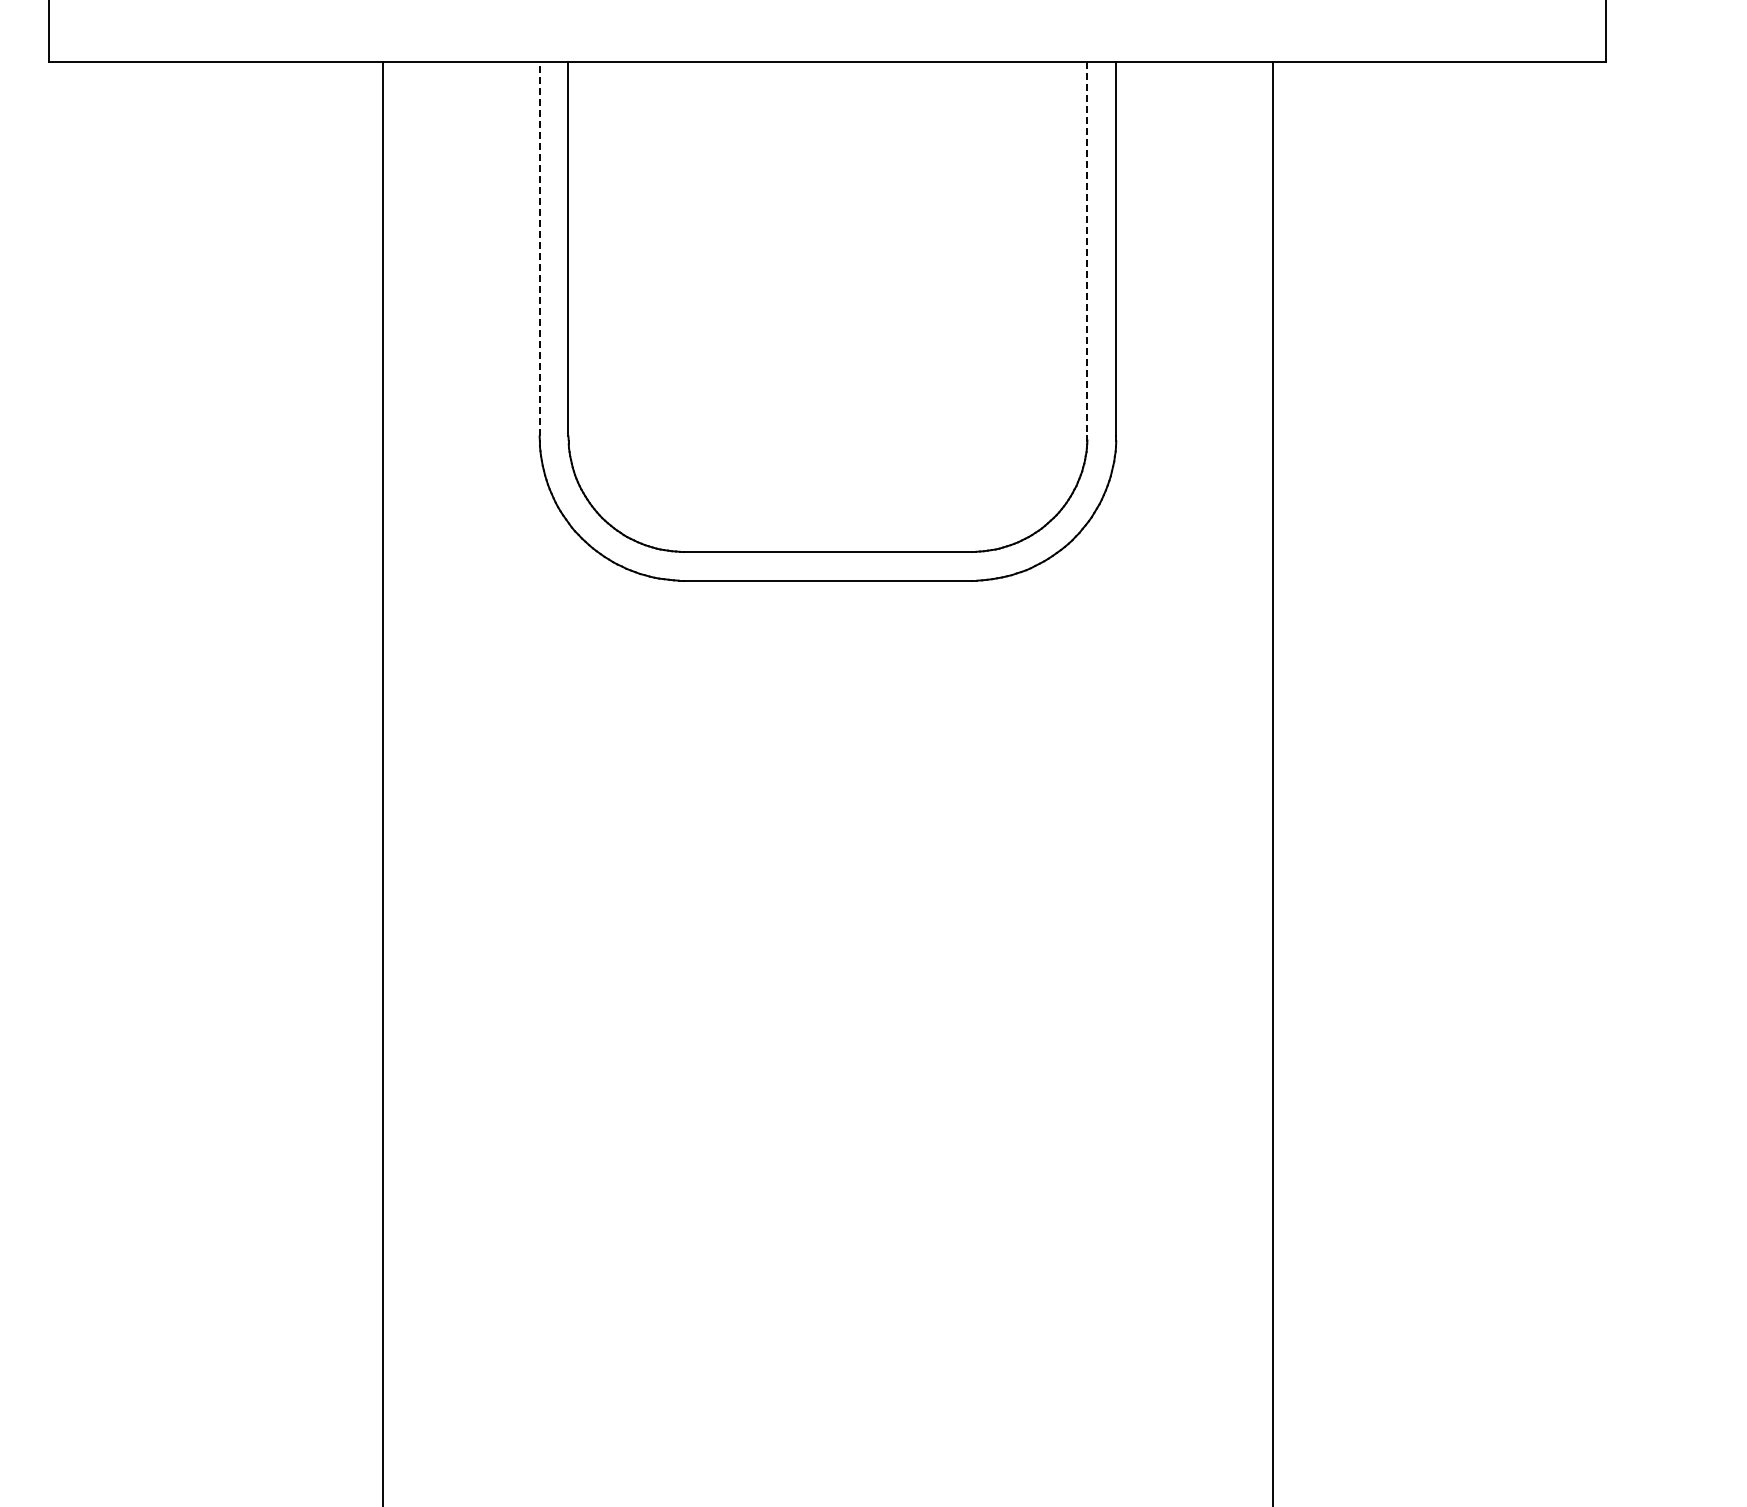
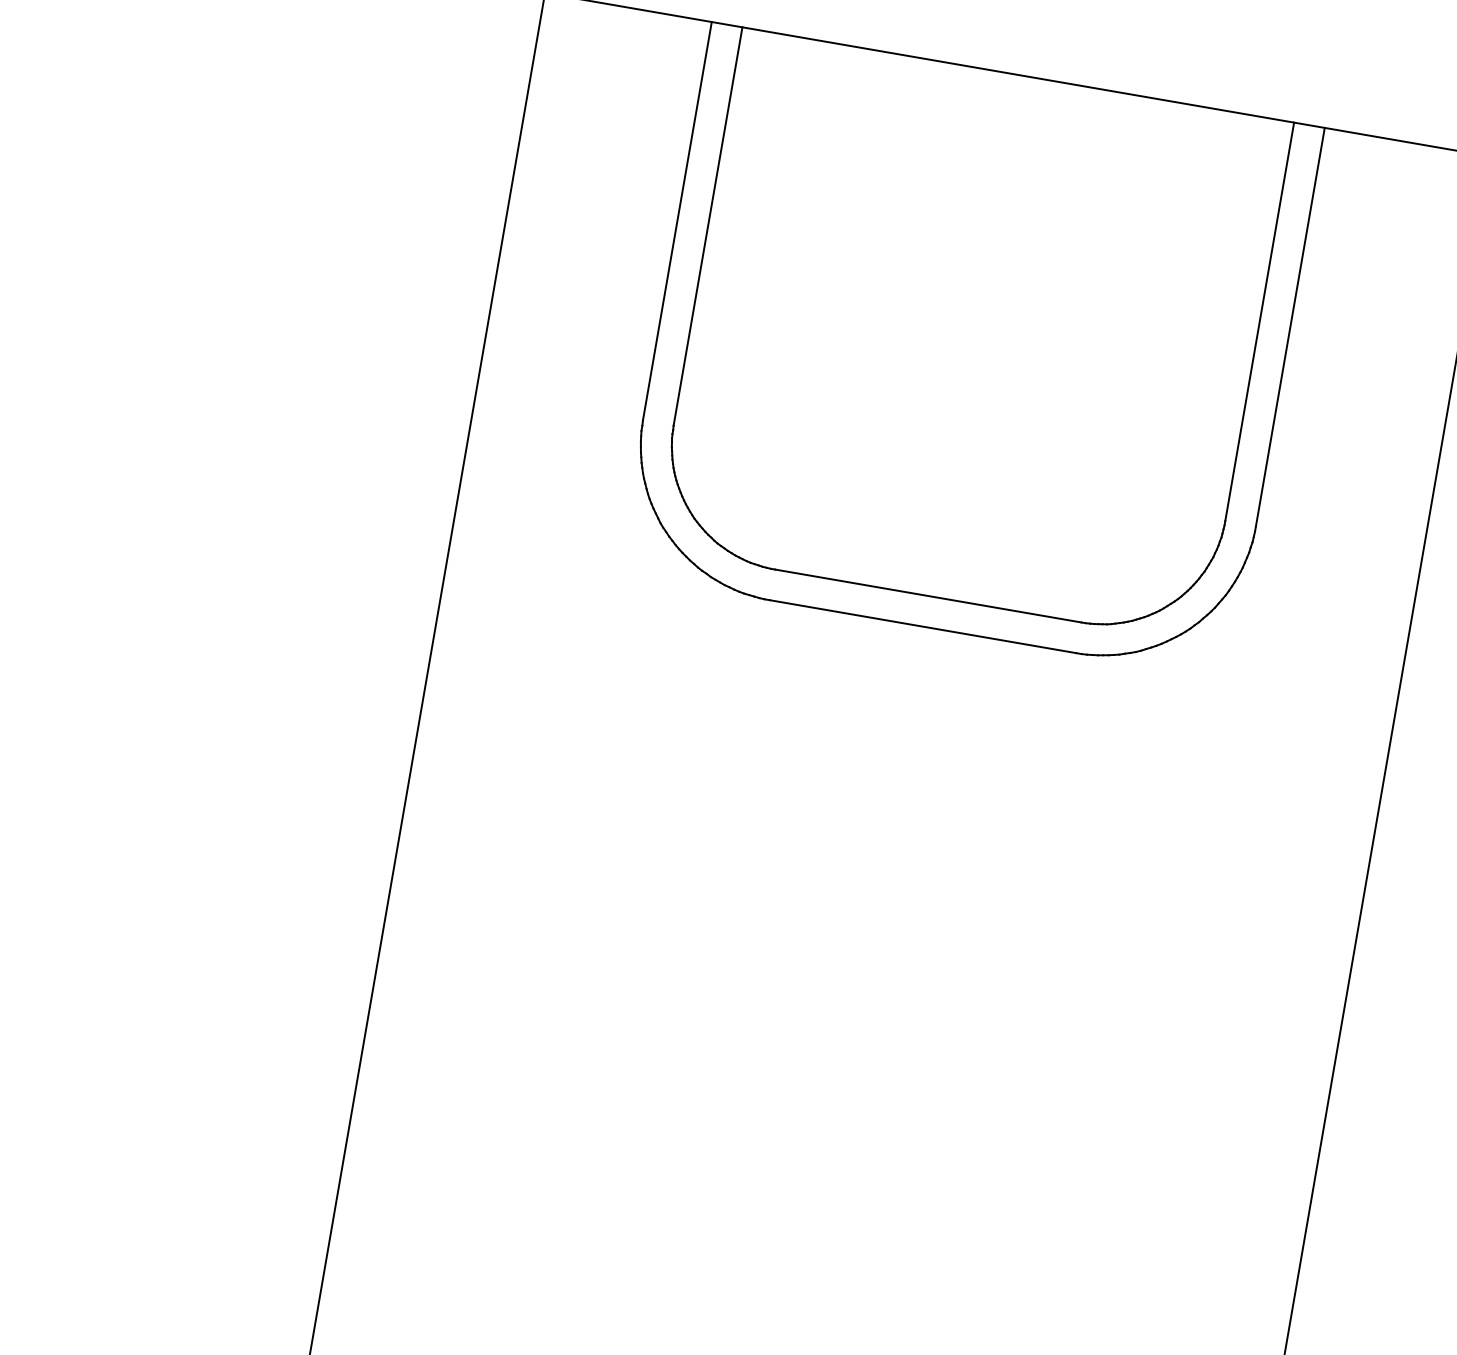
line: (539, 248) -> (677, 220), dashed -> solid
line: (1087, 249) -> (1259, 322), dashed -> solid

